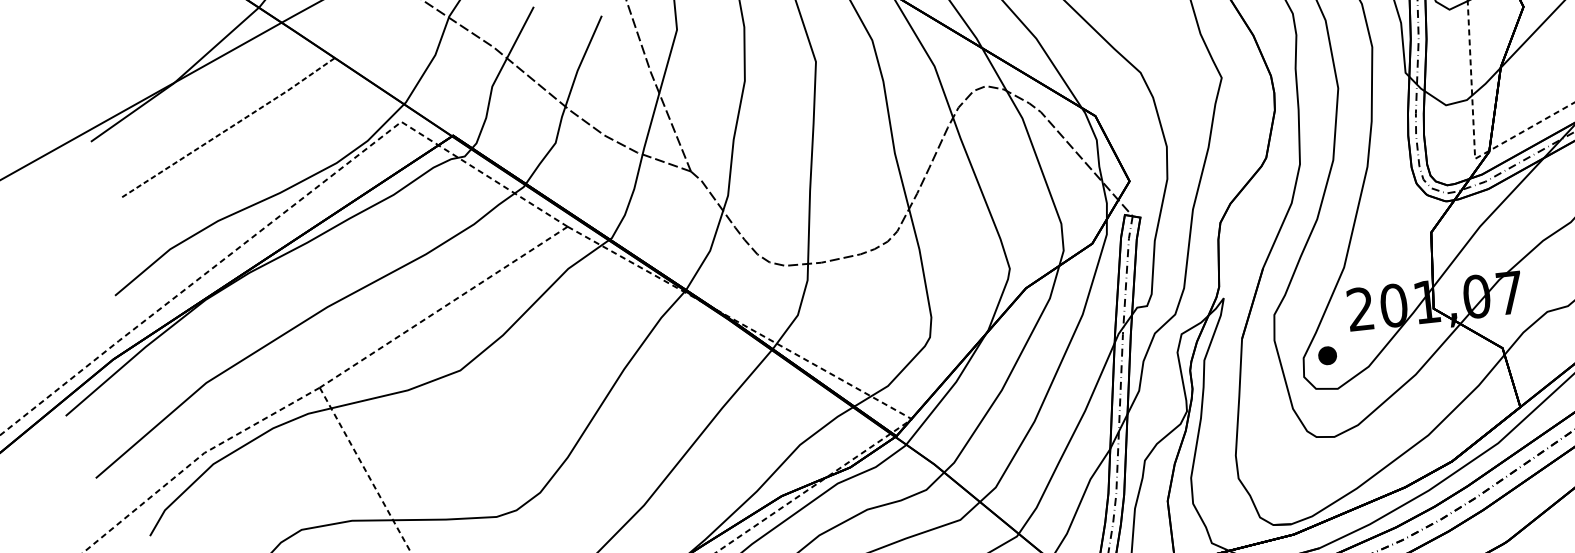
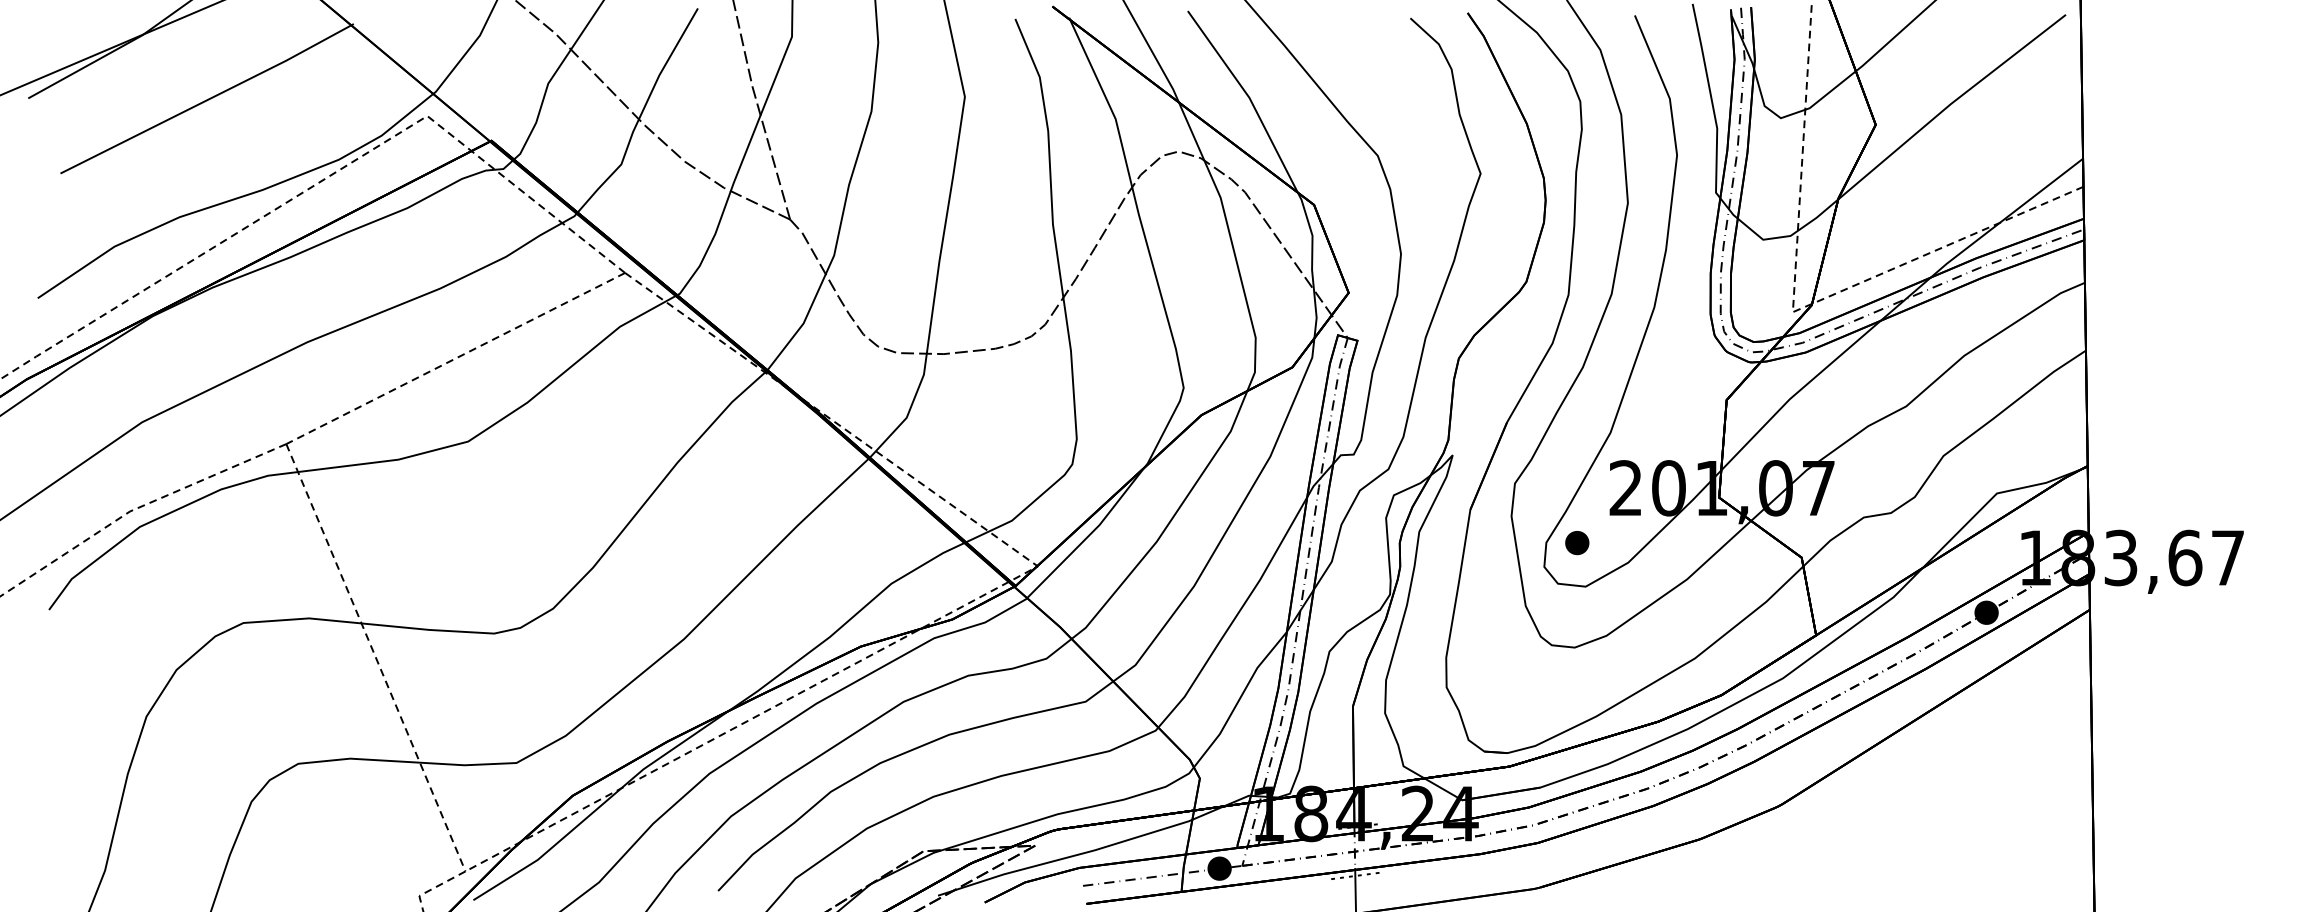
line: (230, 127) -> (208, 99), dashed -> solid

